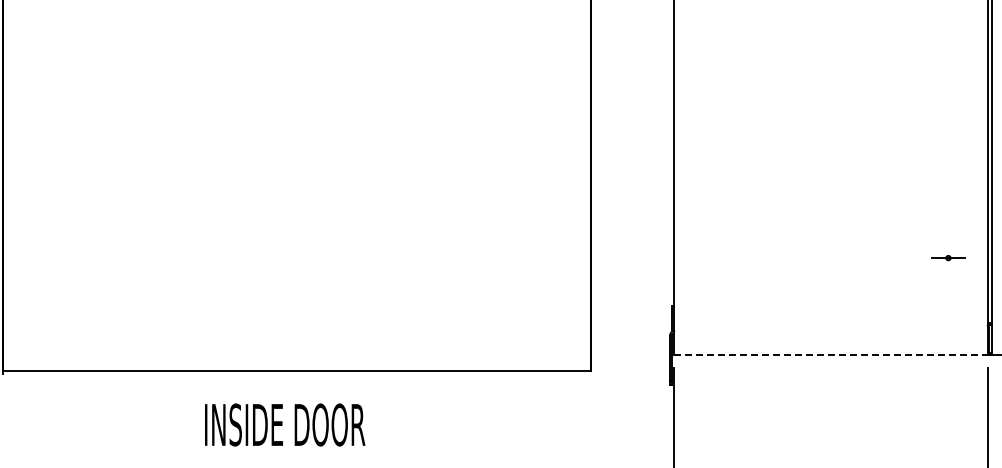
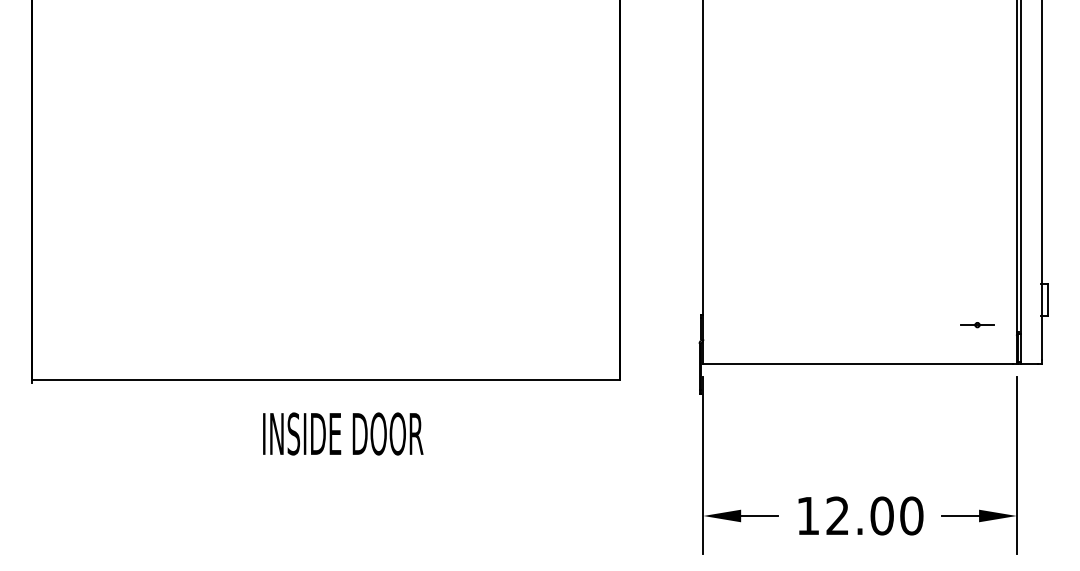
part: (948, 258) -> (977, 325), moved
line: (829, 355) -> (858, 364), dashed -> solid
text: (285, 424) -> (343, 433), moved

